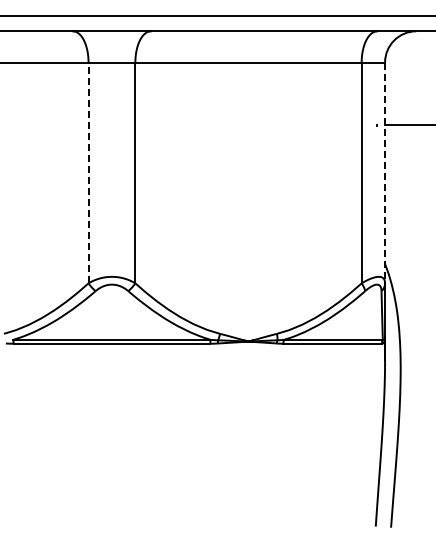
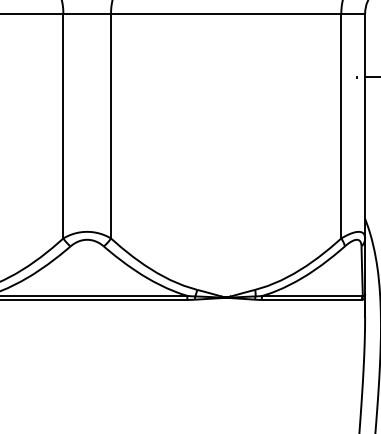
line: (88, 172) -> (63, 125), dashed -> solid
line: (385, 173) -> (365, 126), dashed -> solid

